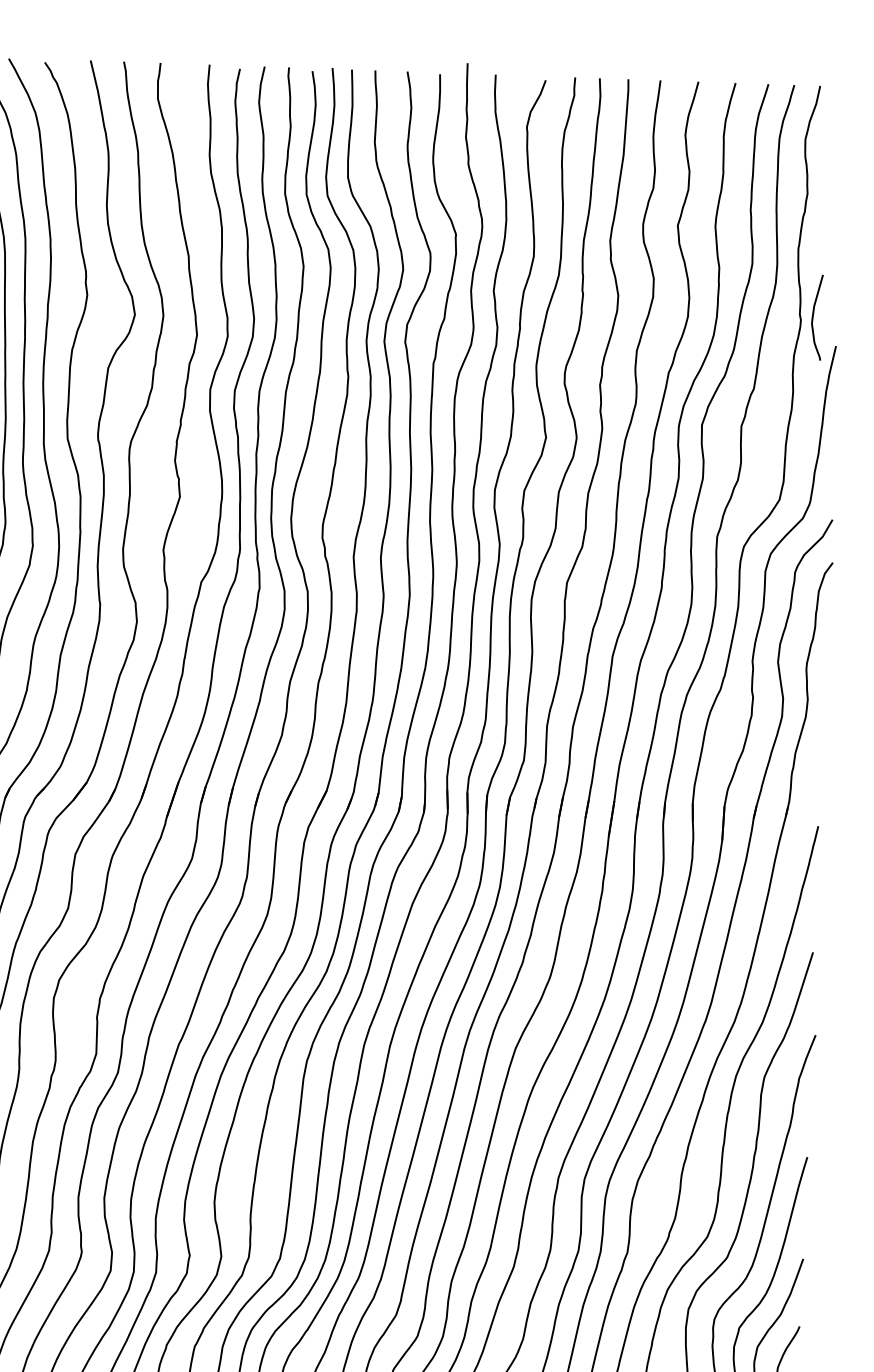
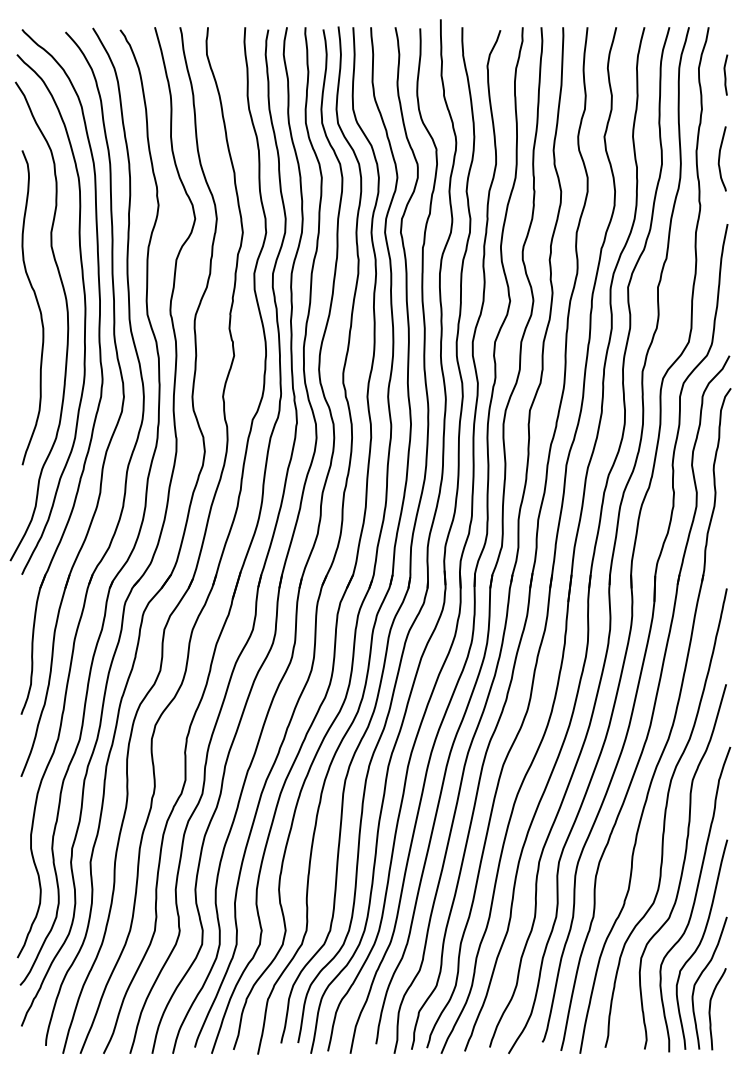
curve: (840, 148) -> (725, 74), added
curve: (814, 316) -> (720, 158), moved

